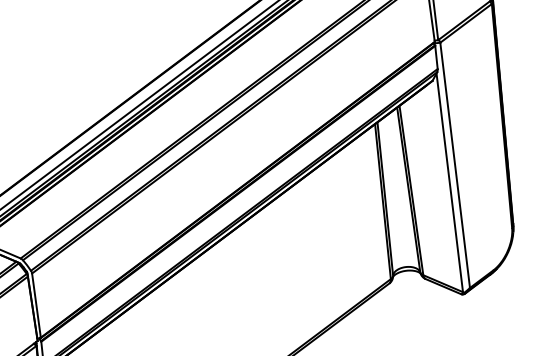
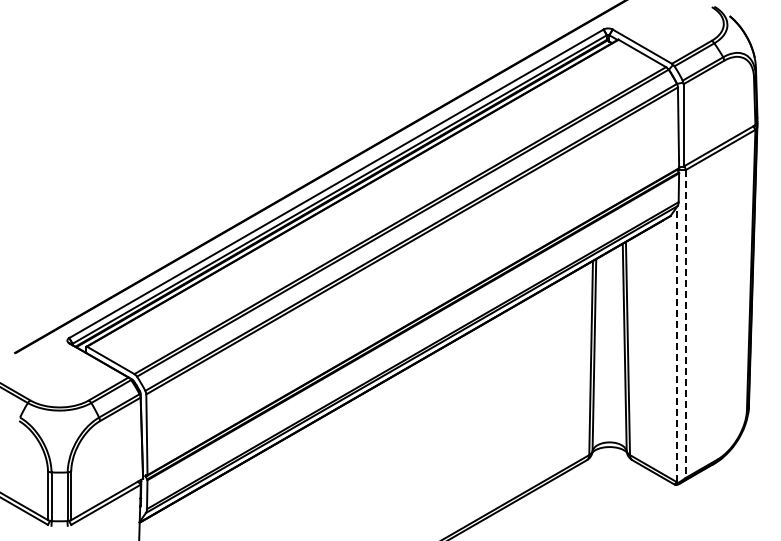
line: (454, 165) -> (685, 323), solid -> dashed
line: (449, 182) -> (676, 344), solid -> dashed

